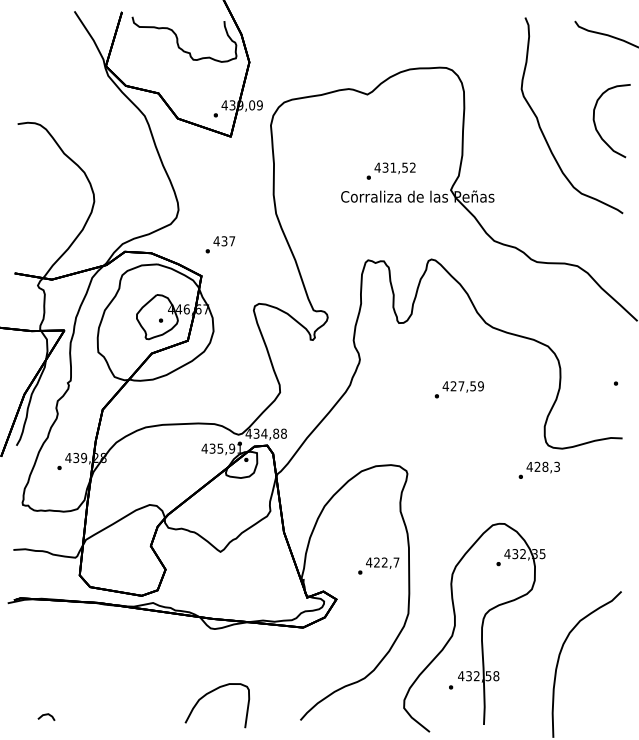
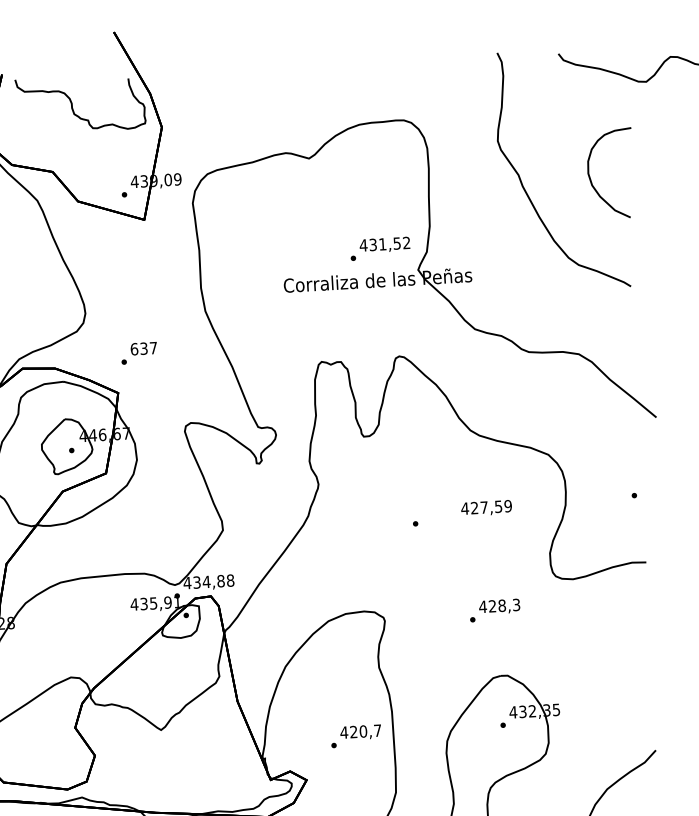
text: (390, 170) -> (379, 247), moved
text: (216, 241) -> (134, 349), 437 -> 637
text: (462, 386) -> (485, 507), moved
text: (538, 469) -> (493, 609), moved
text: (384, 562) -> (363, 731), 422,7 -> 420,7

